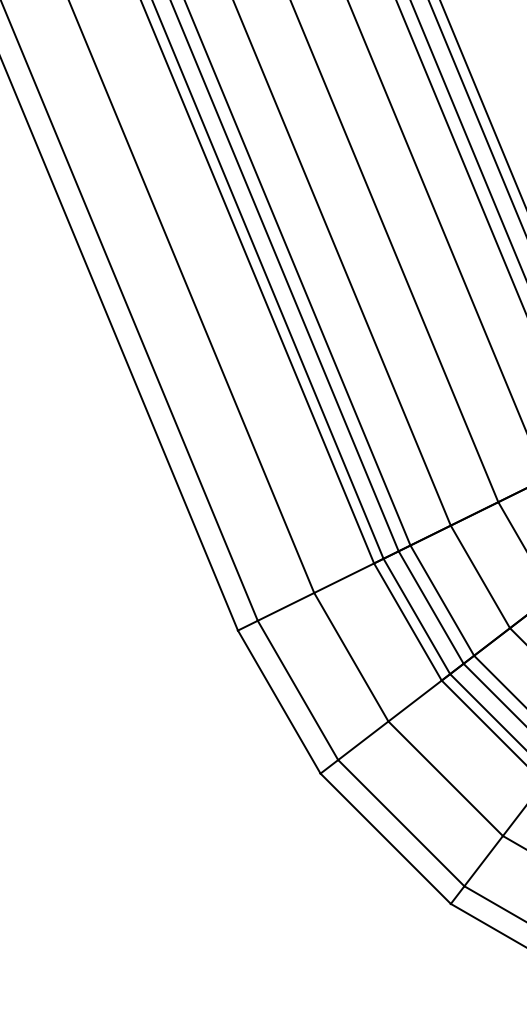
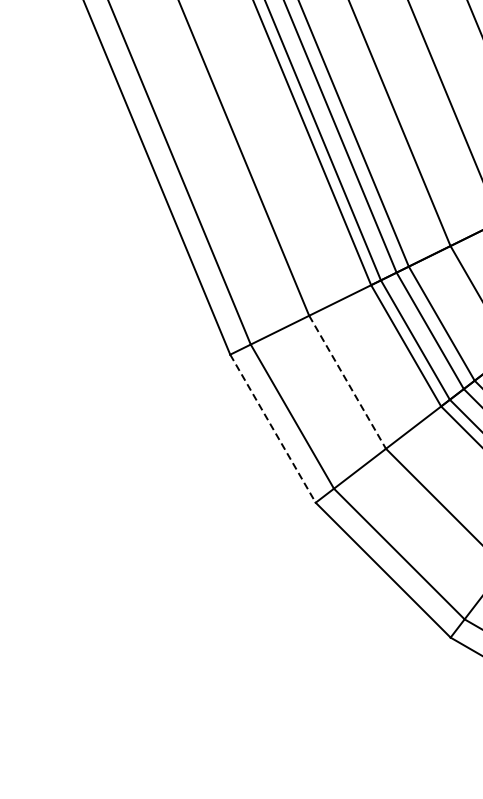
line: (351, 657) -> (347, 382), solid -> dashed
line: (279, 702) -> (273, 429), solid -> dashed

